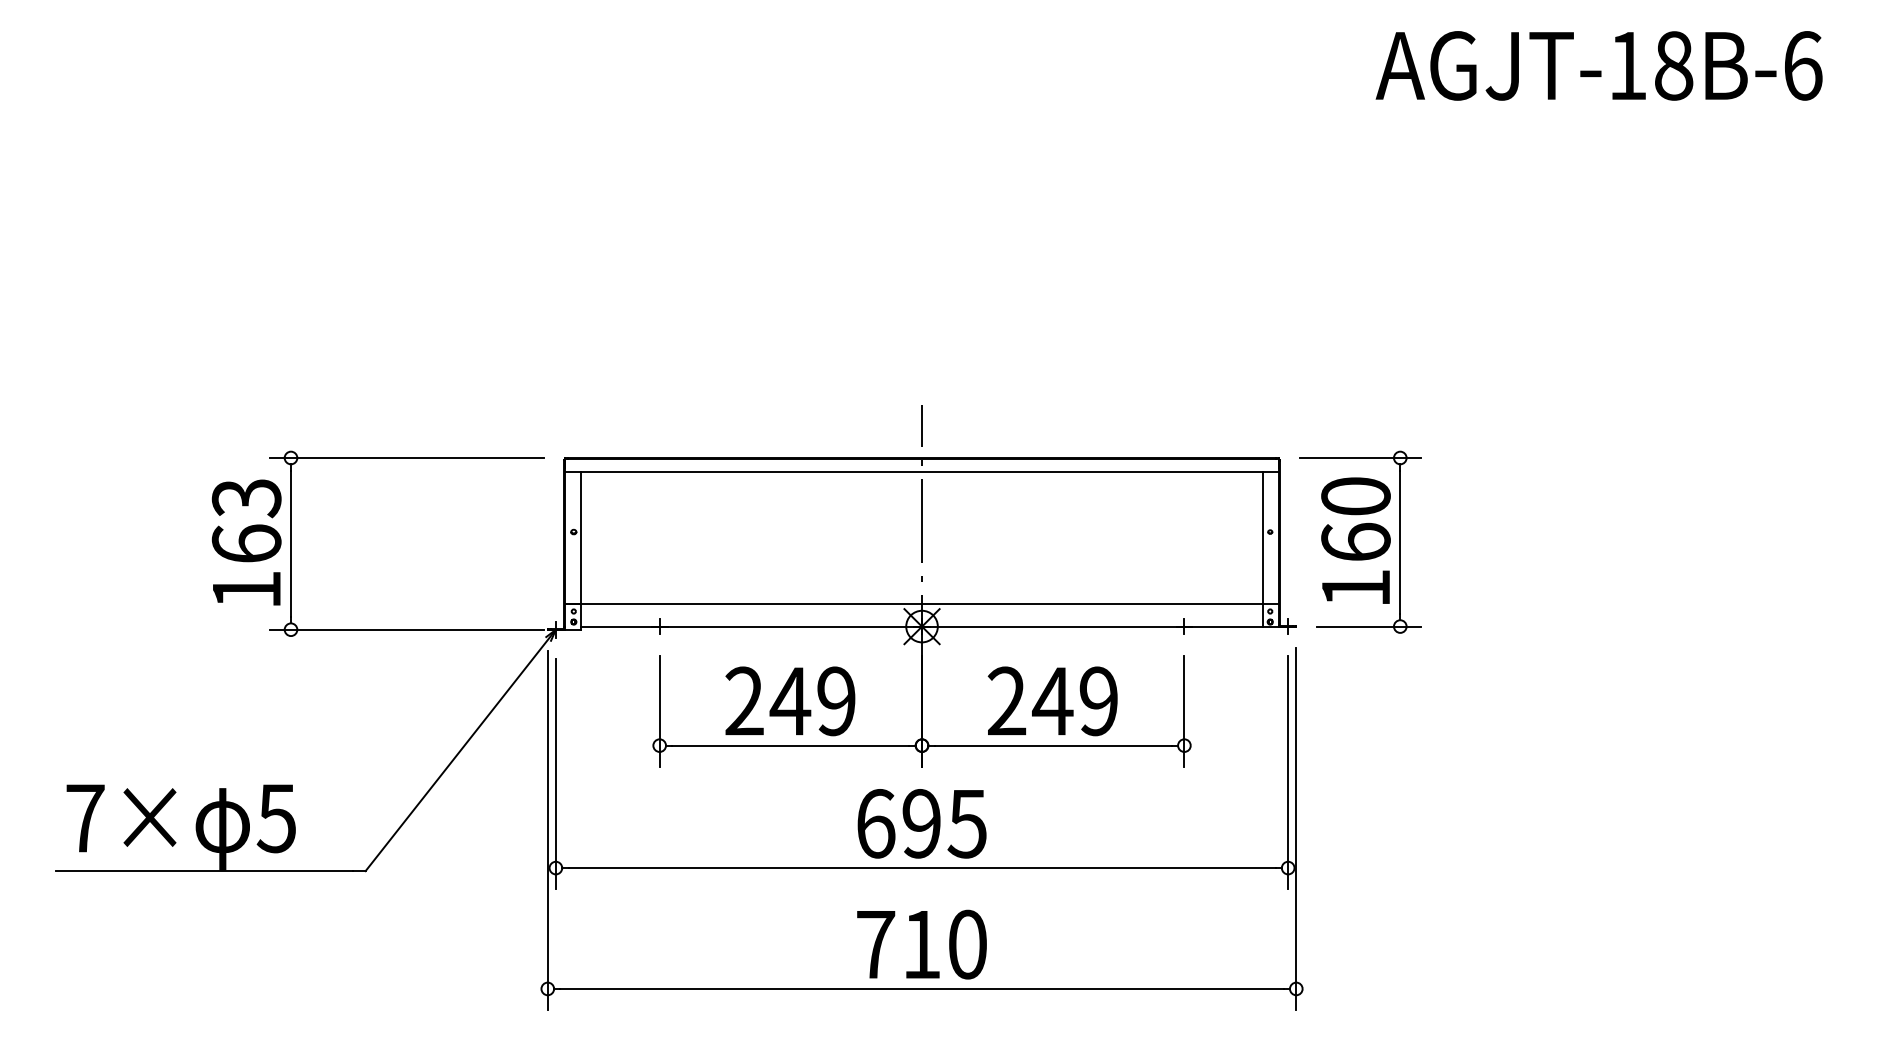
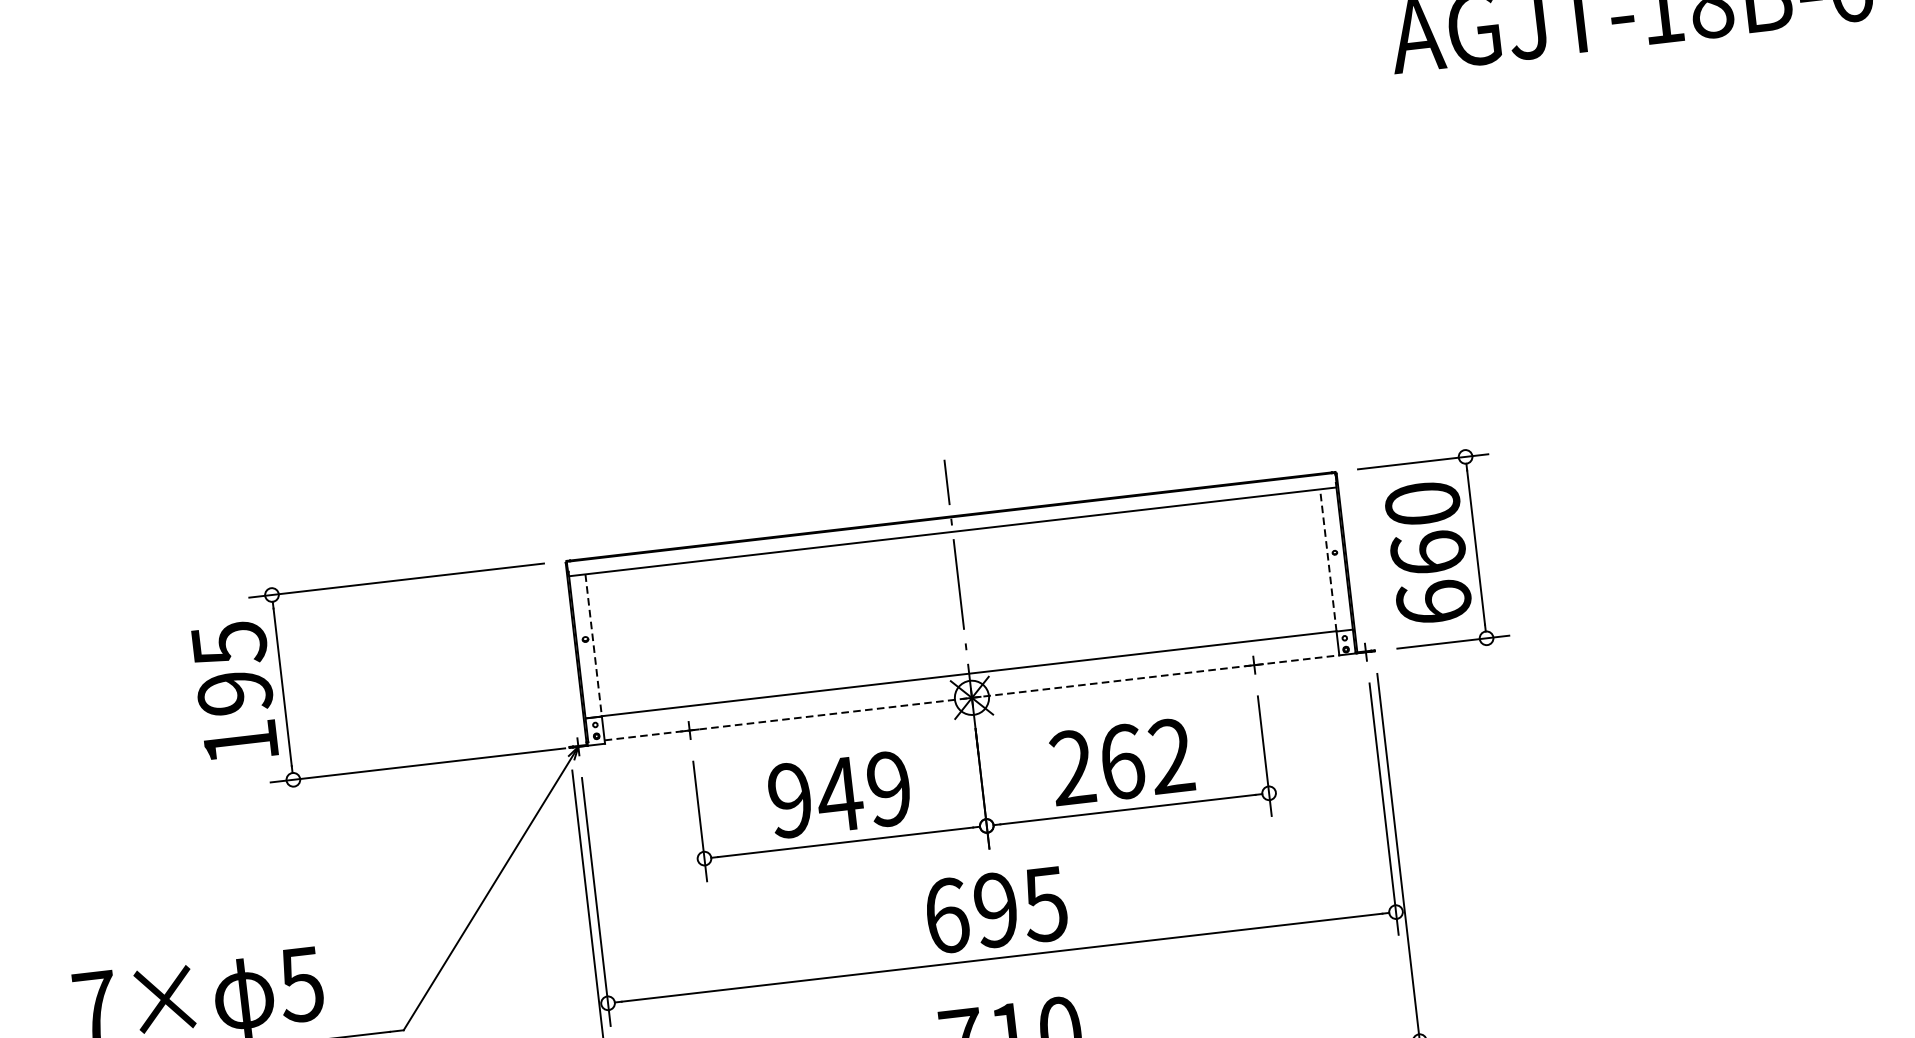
text: (246, 521) -> (231, 668), 163 -> 195
line: (1263, 537) -> (1328, 559), solid -> dashed
line: (580, 538) -> (593, 645), solid -> dashed
text: (1355, 587) -> (1433, 601), 160 -> 660
line: (922, 626) -> (972, 697), solid -> dashed
text: (744, 701) -> (790, 800), 249 -> 949
text: (1074, 701) -> (1145, 759), 249 -> 262

